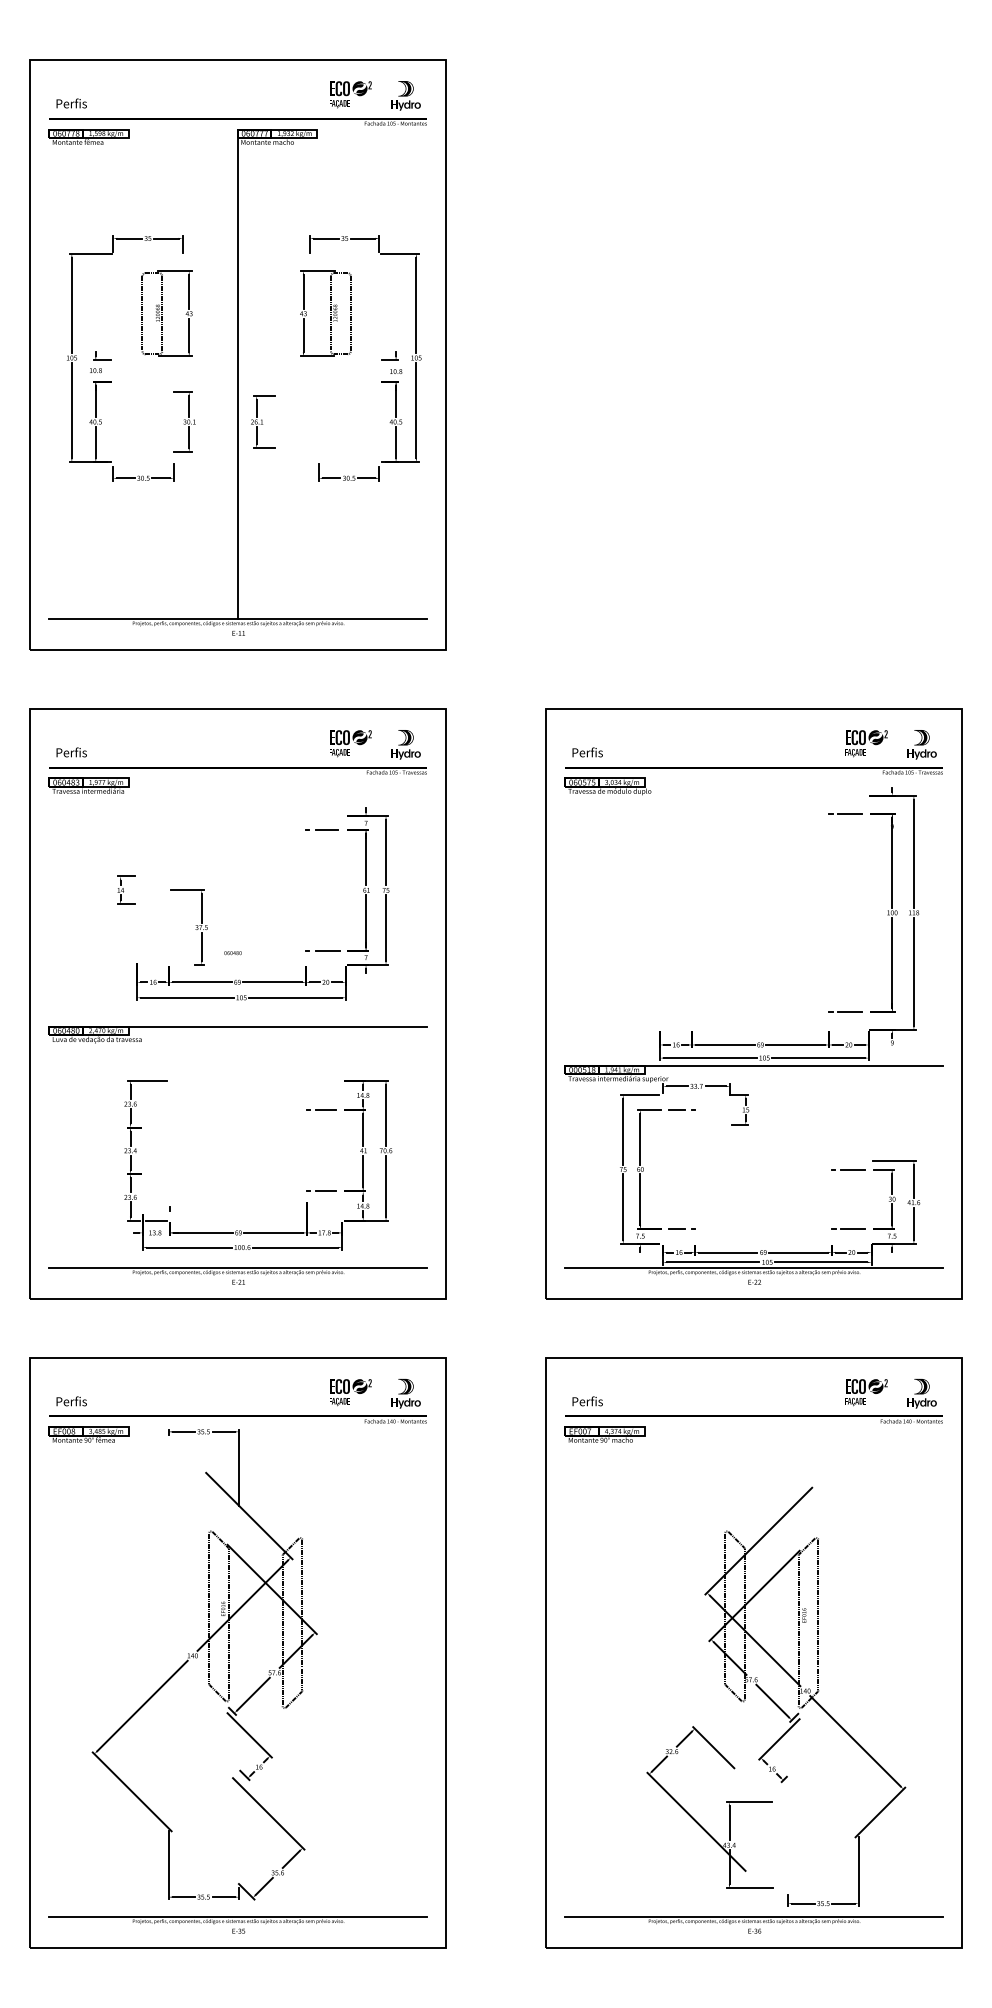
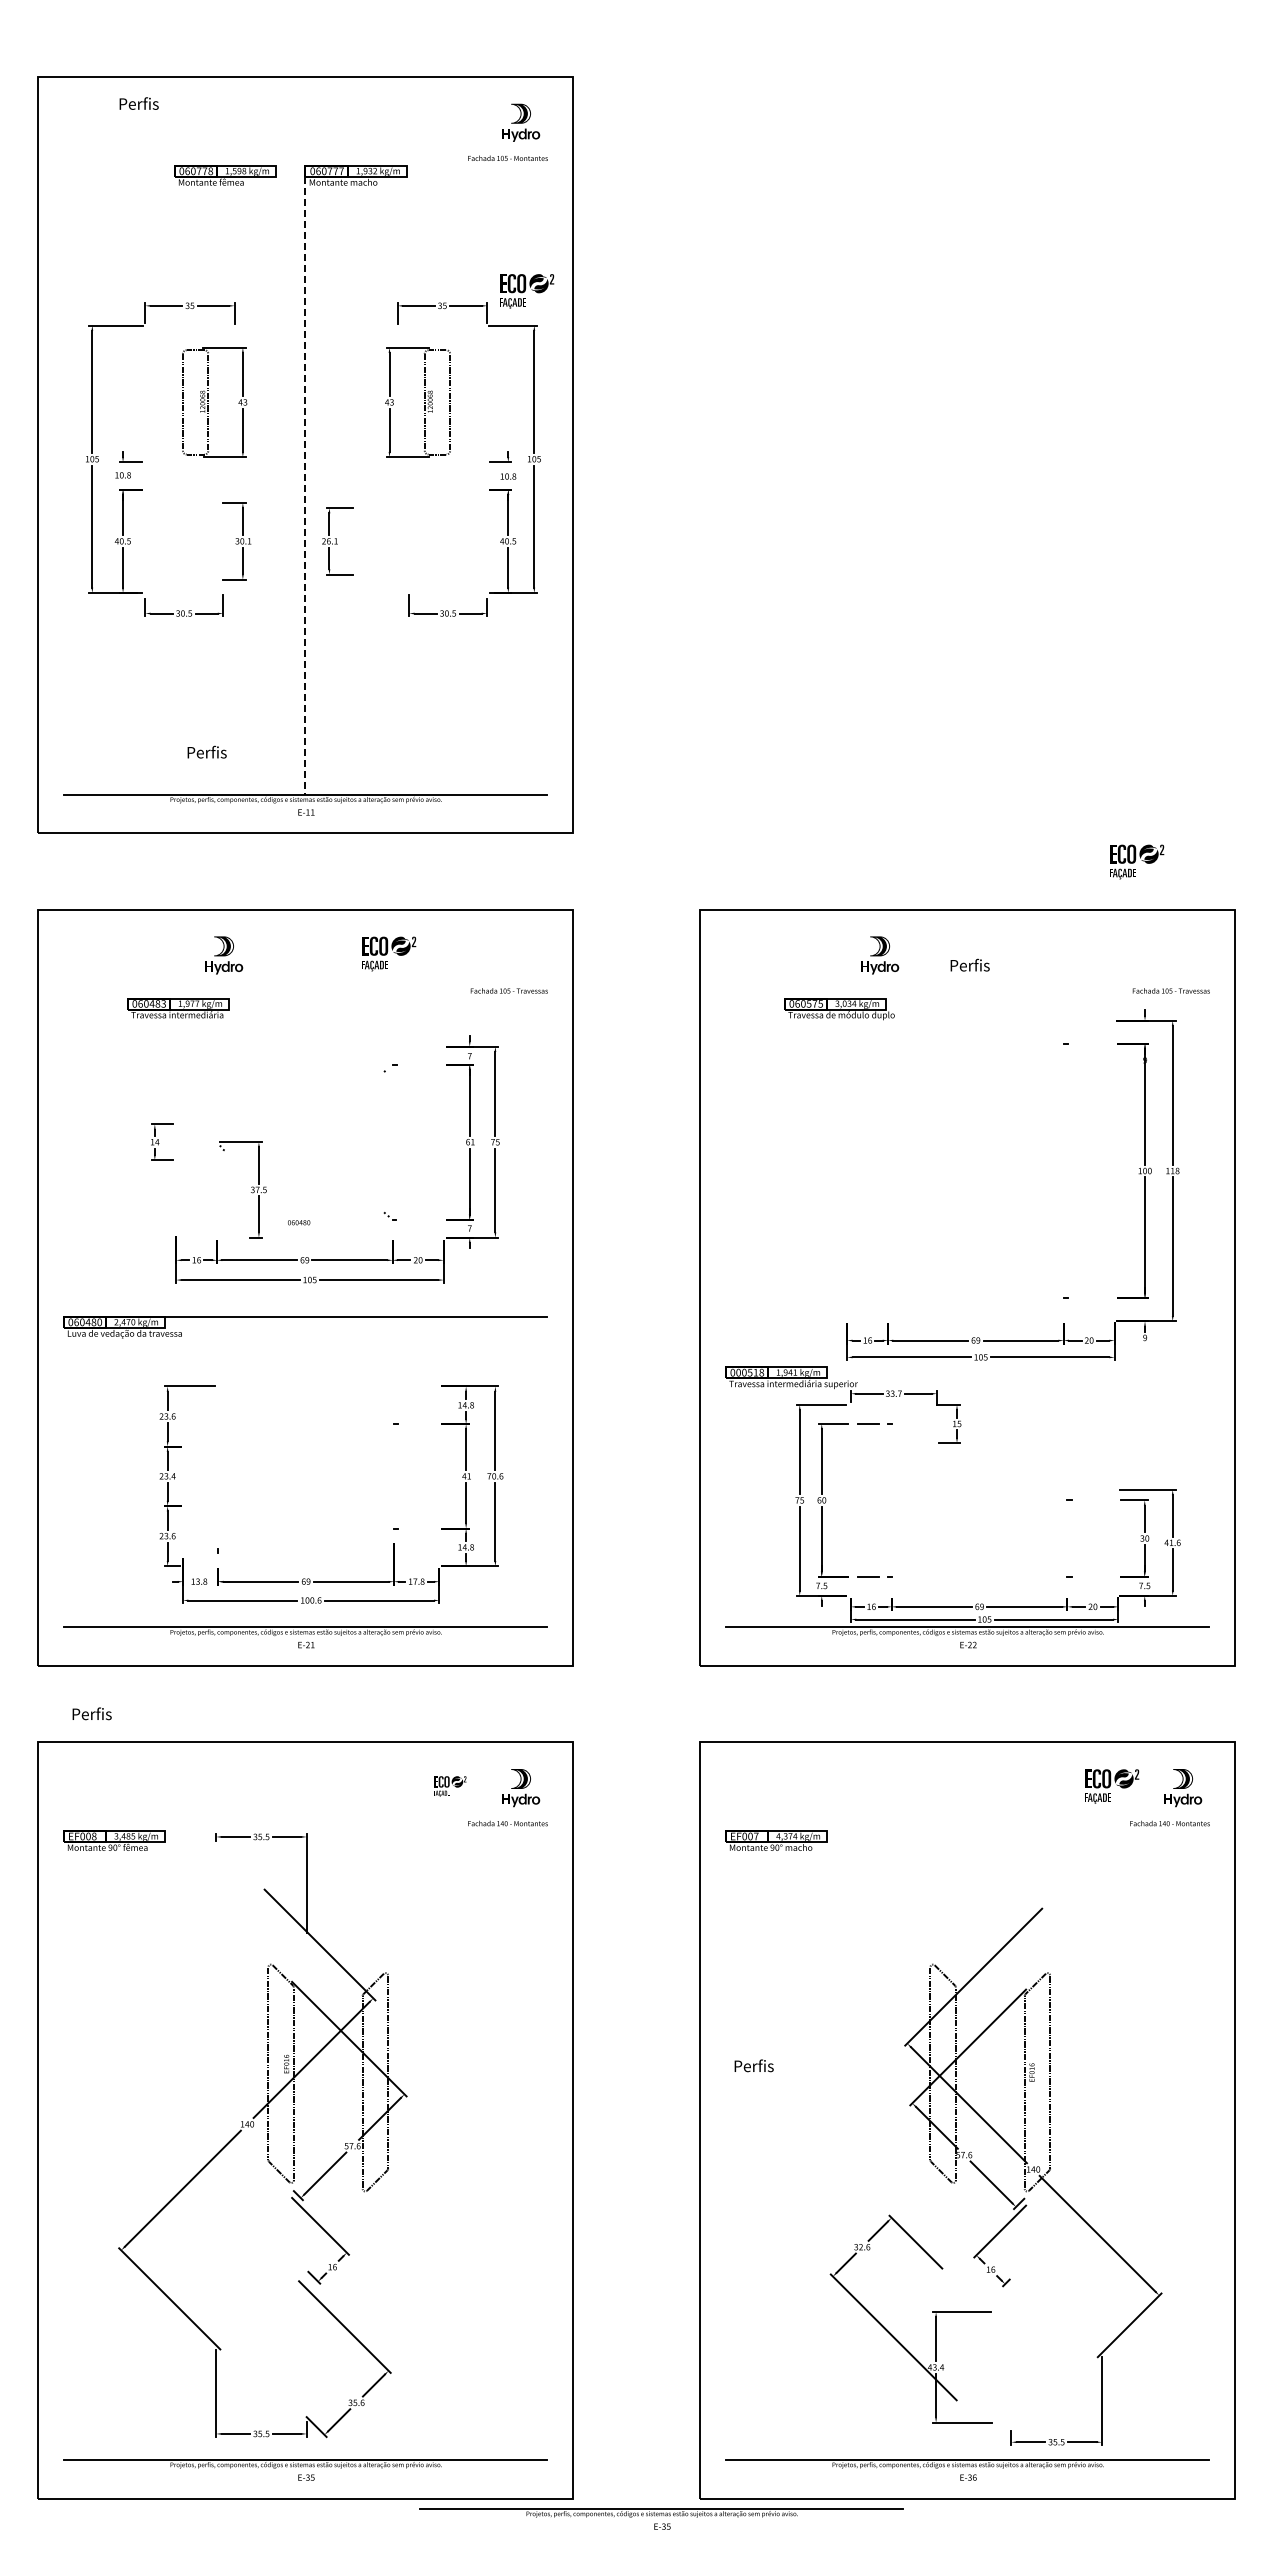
part: (351, 94) -> (527, 291), moved
text: (71, 103) -> (138, 103), moved
fill: (238, 118) -> (305, 151), removed
part: (89, 136) -> (225, 175), moved
line: (238, 374) -> (305, 480), solid -> dashed
part: (351, 743) -> (389, 953), moved
part: (866, 743) -> (1137, 861), moved
part: (406, 744) -> (224, 955), moved
part: (922, 744) -> (880, 955), moved
text: (71, 751) -> (206, 751), moved
text: (587, 751) -> (969, 964), moved
fill: (238, 767) -> (305, 984), removed
fill: (753, 767) -> (967, 984), removed
part: (89, 786) -> (178, 1008), moved
part: (608, 786) -> (839, 1009), moved
line: (849, 813) -> (1090, 1043), removed
line: (326, 829) -> (419, 1064), removed
line: (327, 950) -> (420, 1219), removed
line: (849, 1012) -> (1090, 1298), removed
line: (753, 1065) -> (967, 1367), removed
line: (326, 1110) -> (418, 1424), removed
line: (852, 1169) -> (1094, 1500), removed
line: (326, 1191) -> (418, 1528), removed
line: (156, 1221) -> (200, 1566), removed
line: (852, 1228) -> (1094, 1576), removed
part: (351, 1392) -> (450, 1786), size x0.6
text: (71, 1401) -> (91, 1713), moved
text: (587, 1401) -> (753, 2065), moved
fill: (238, 1415) -> (305, 1816), removed
fill: (753, 1415) -> (967, 1816), removed
part: (515, 1963) -> (661, 2518), added

